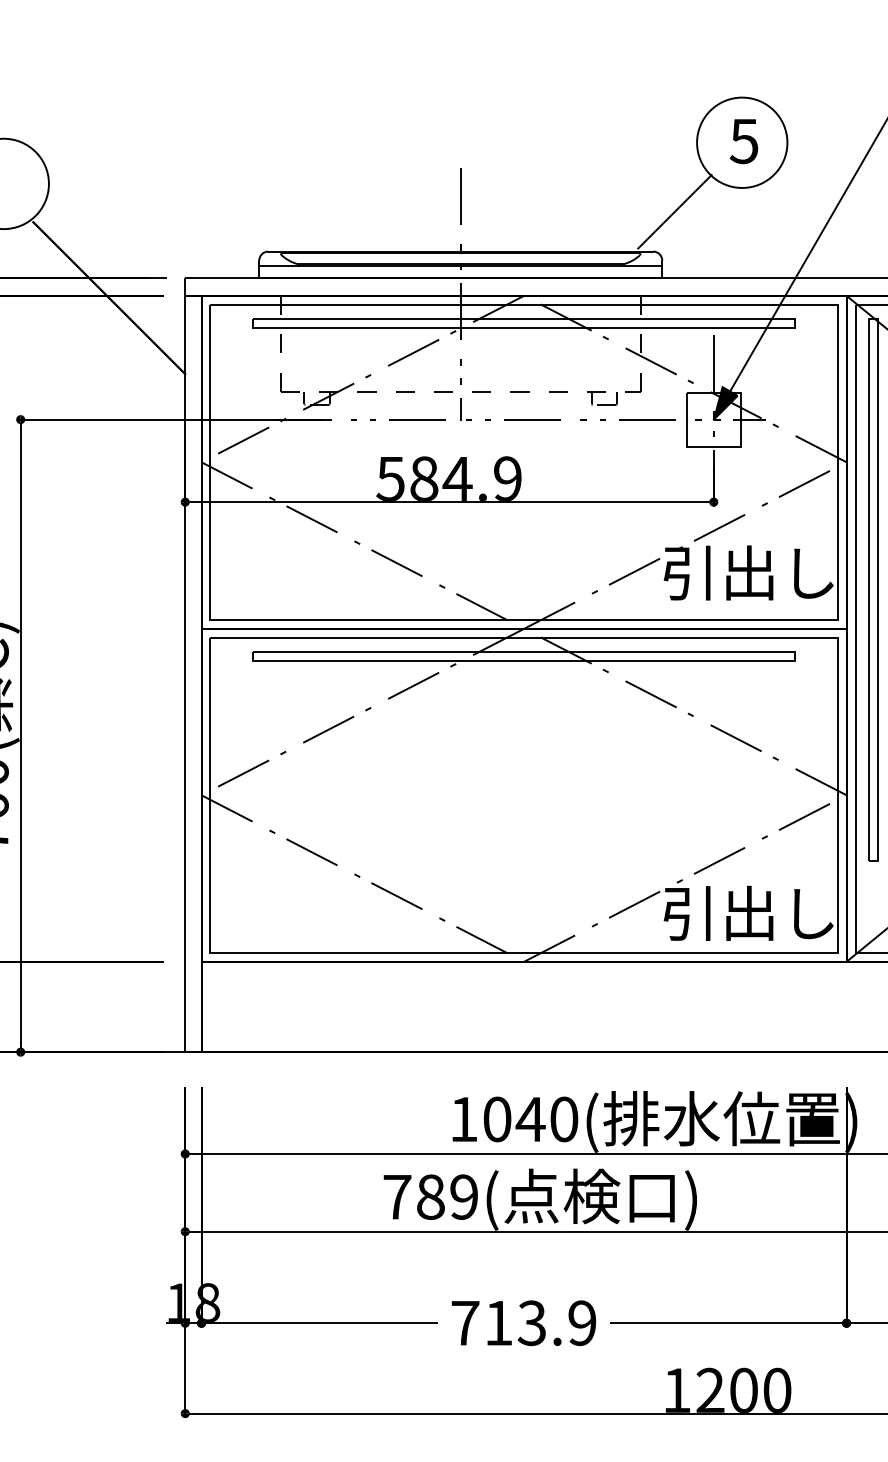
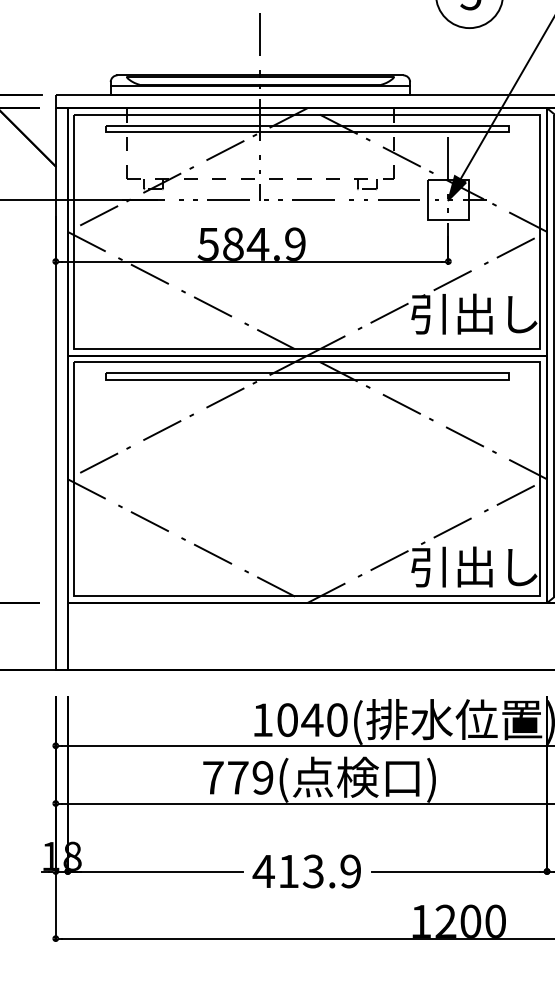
line: (674, 211) -> (419, 45), removed
text: (430, 1196) -> (237, 777), 789( -> 779(
text: (465, 1323) -> (263, 871), 713.9 -> 413.9

